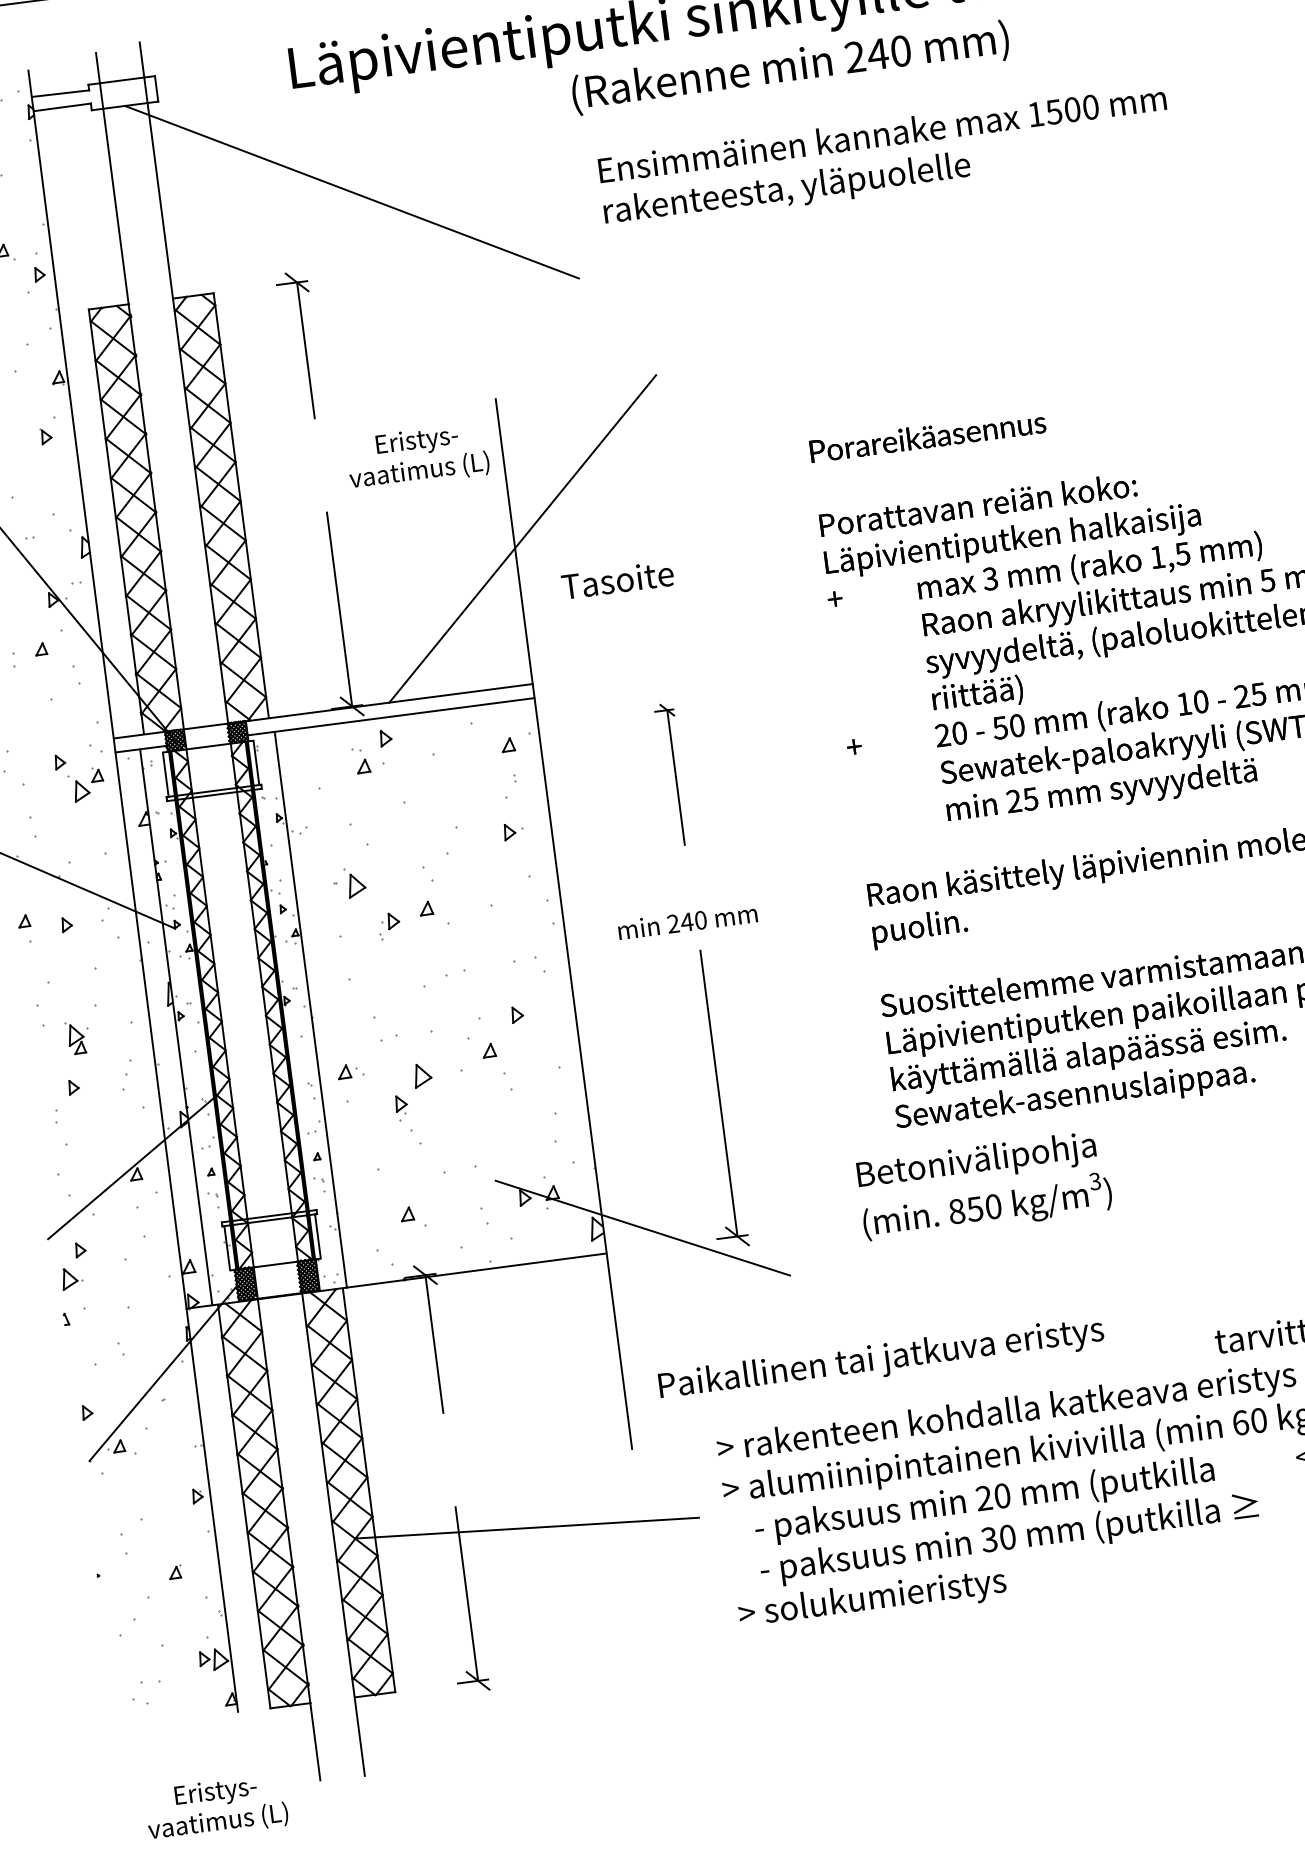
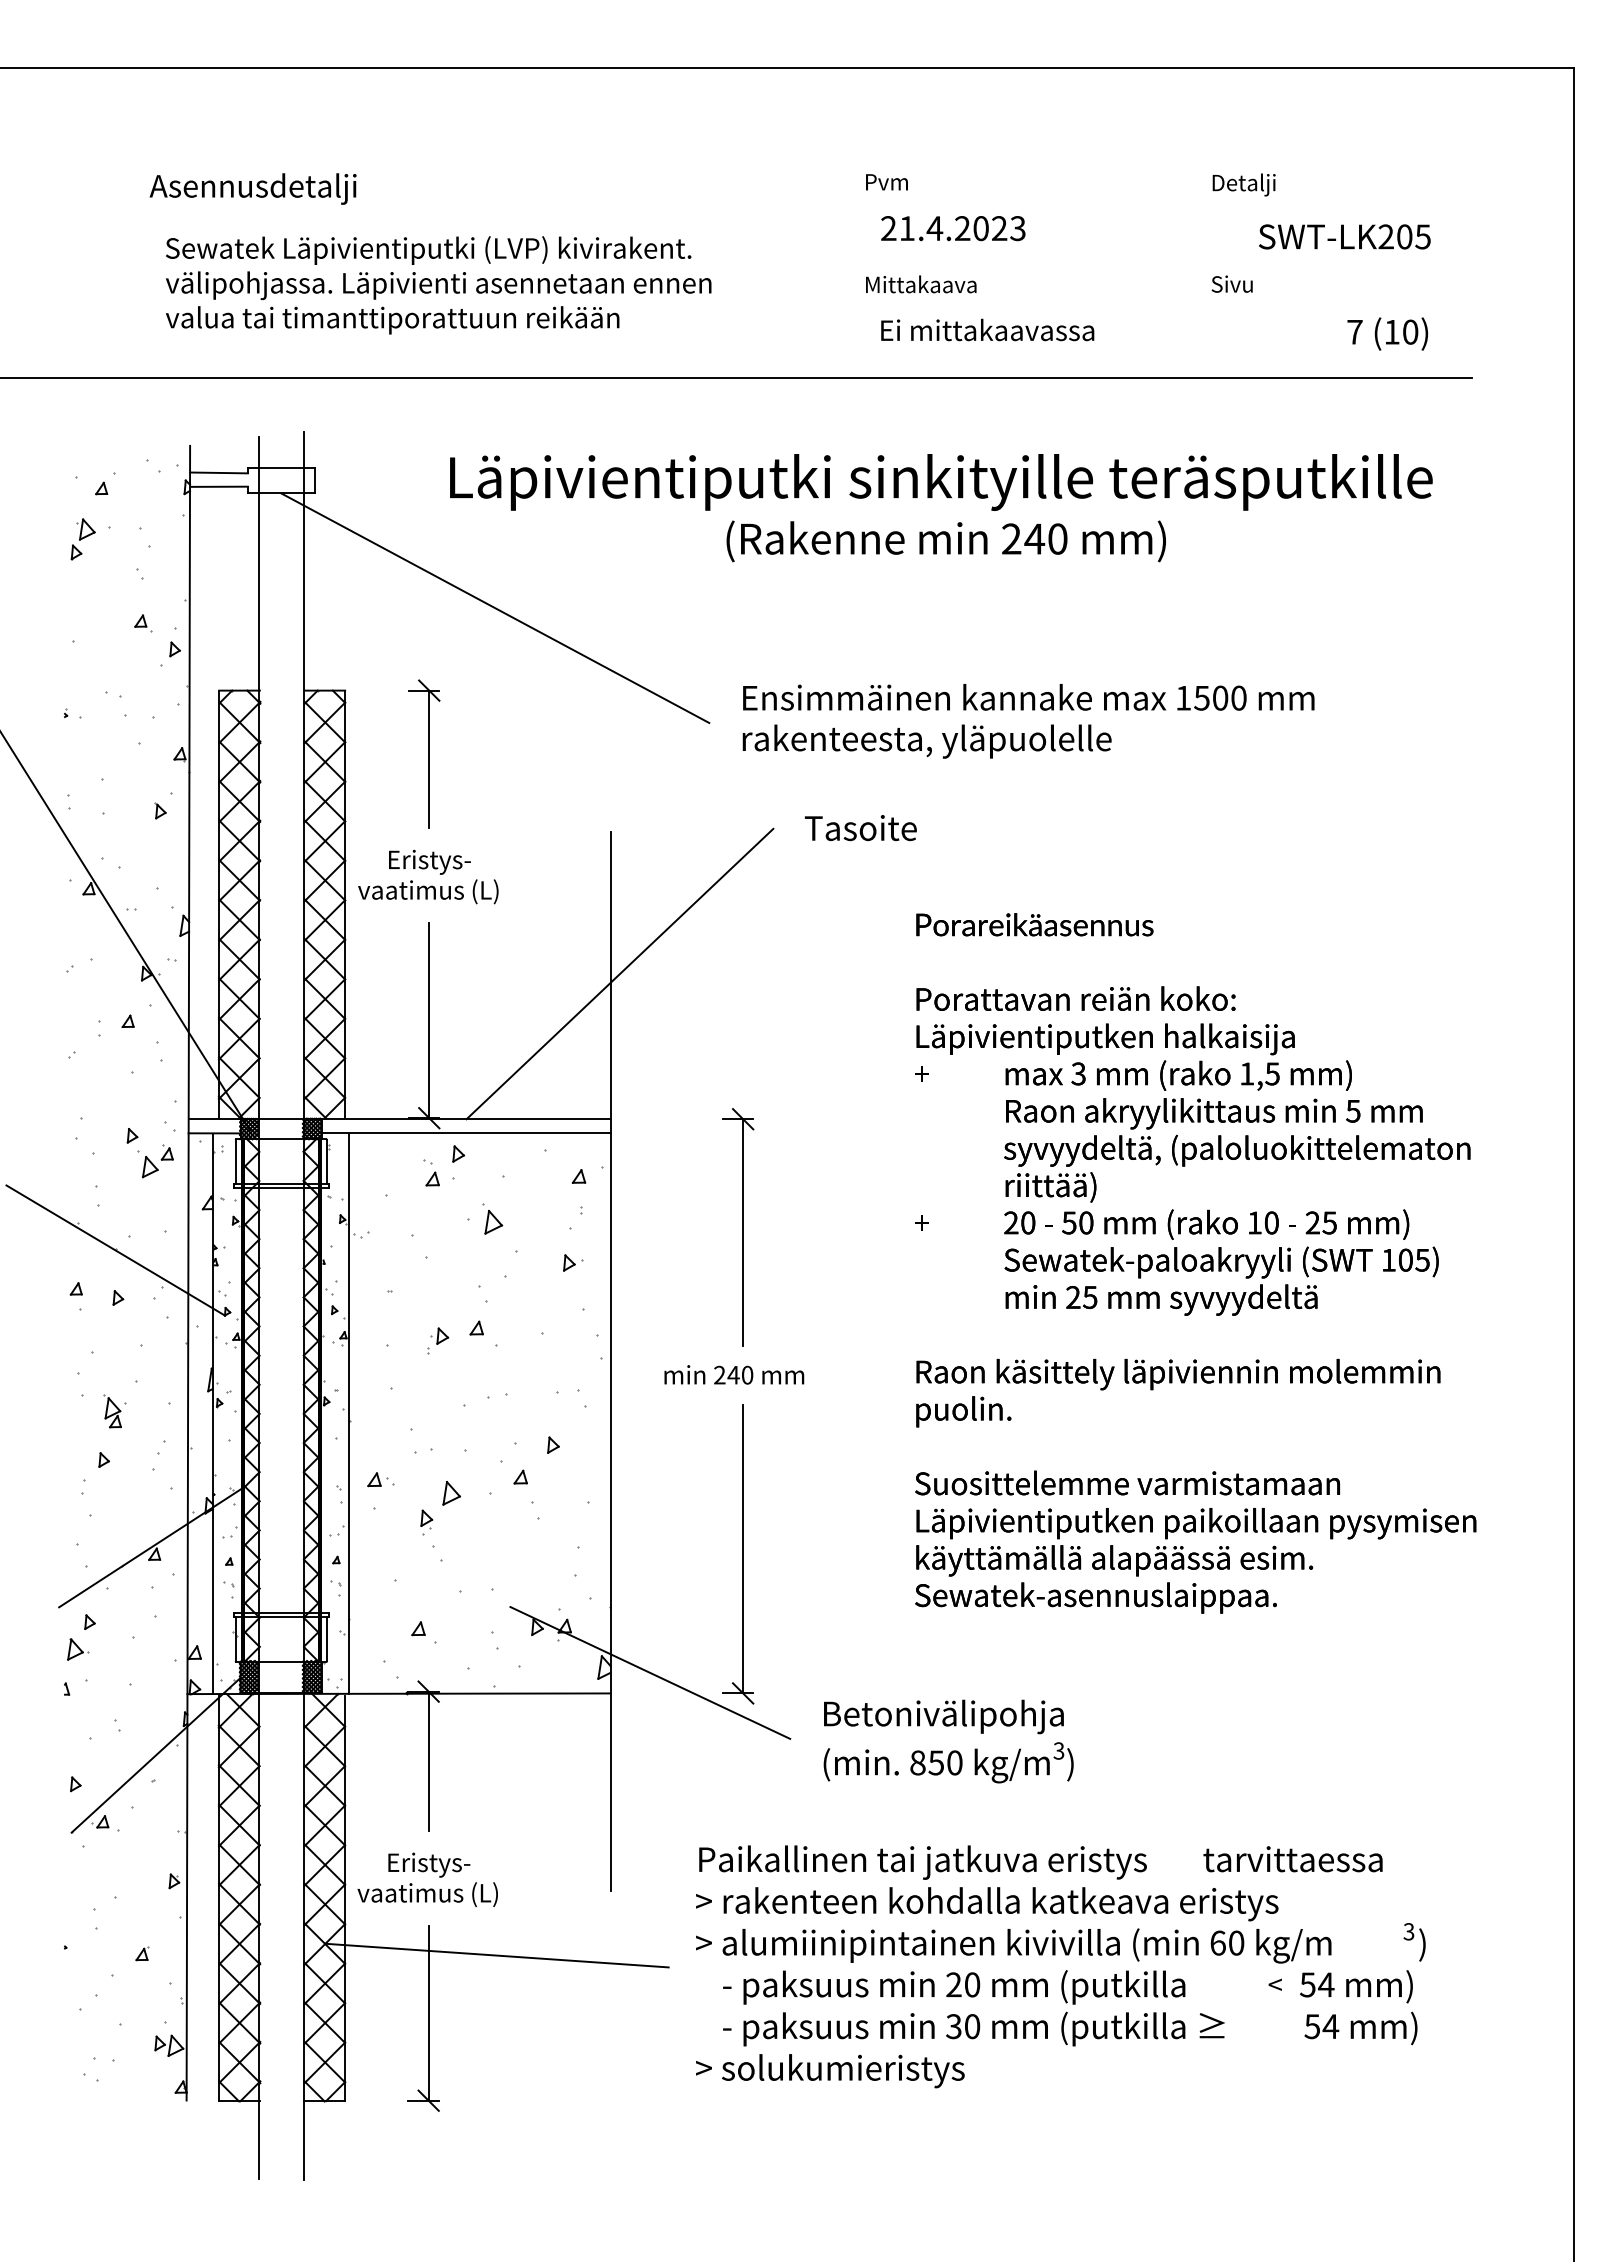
text: (885, 157) -> (1028, 721), moved
text: (417, 456) -> (428, 876), moved
text: (617, 580) -> (860, 828), moved
part: (672, 775) -> (738, 1227), size x1.67
part: (355, 881) -> (492, 1218), moved
text: (984, 1186) -> (948, 1741), moved
text: (880, 1360) -> (922, 1862), moved
text: (216, 1807) -> (427, 1879), moved

